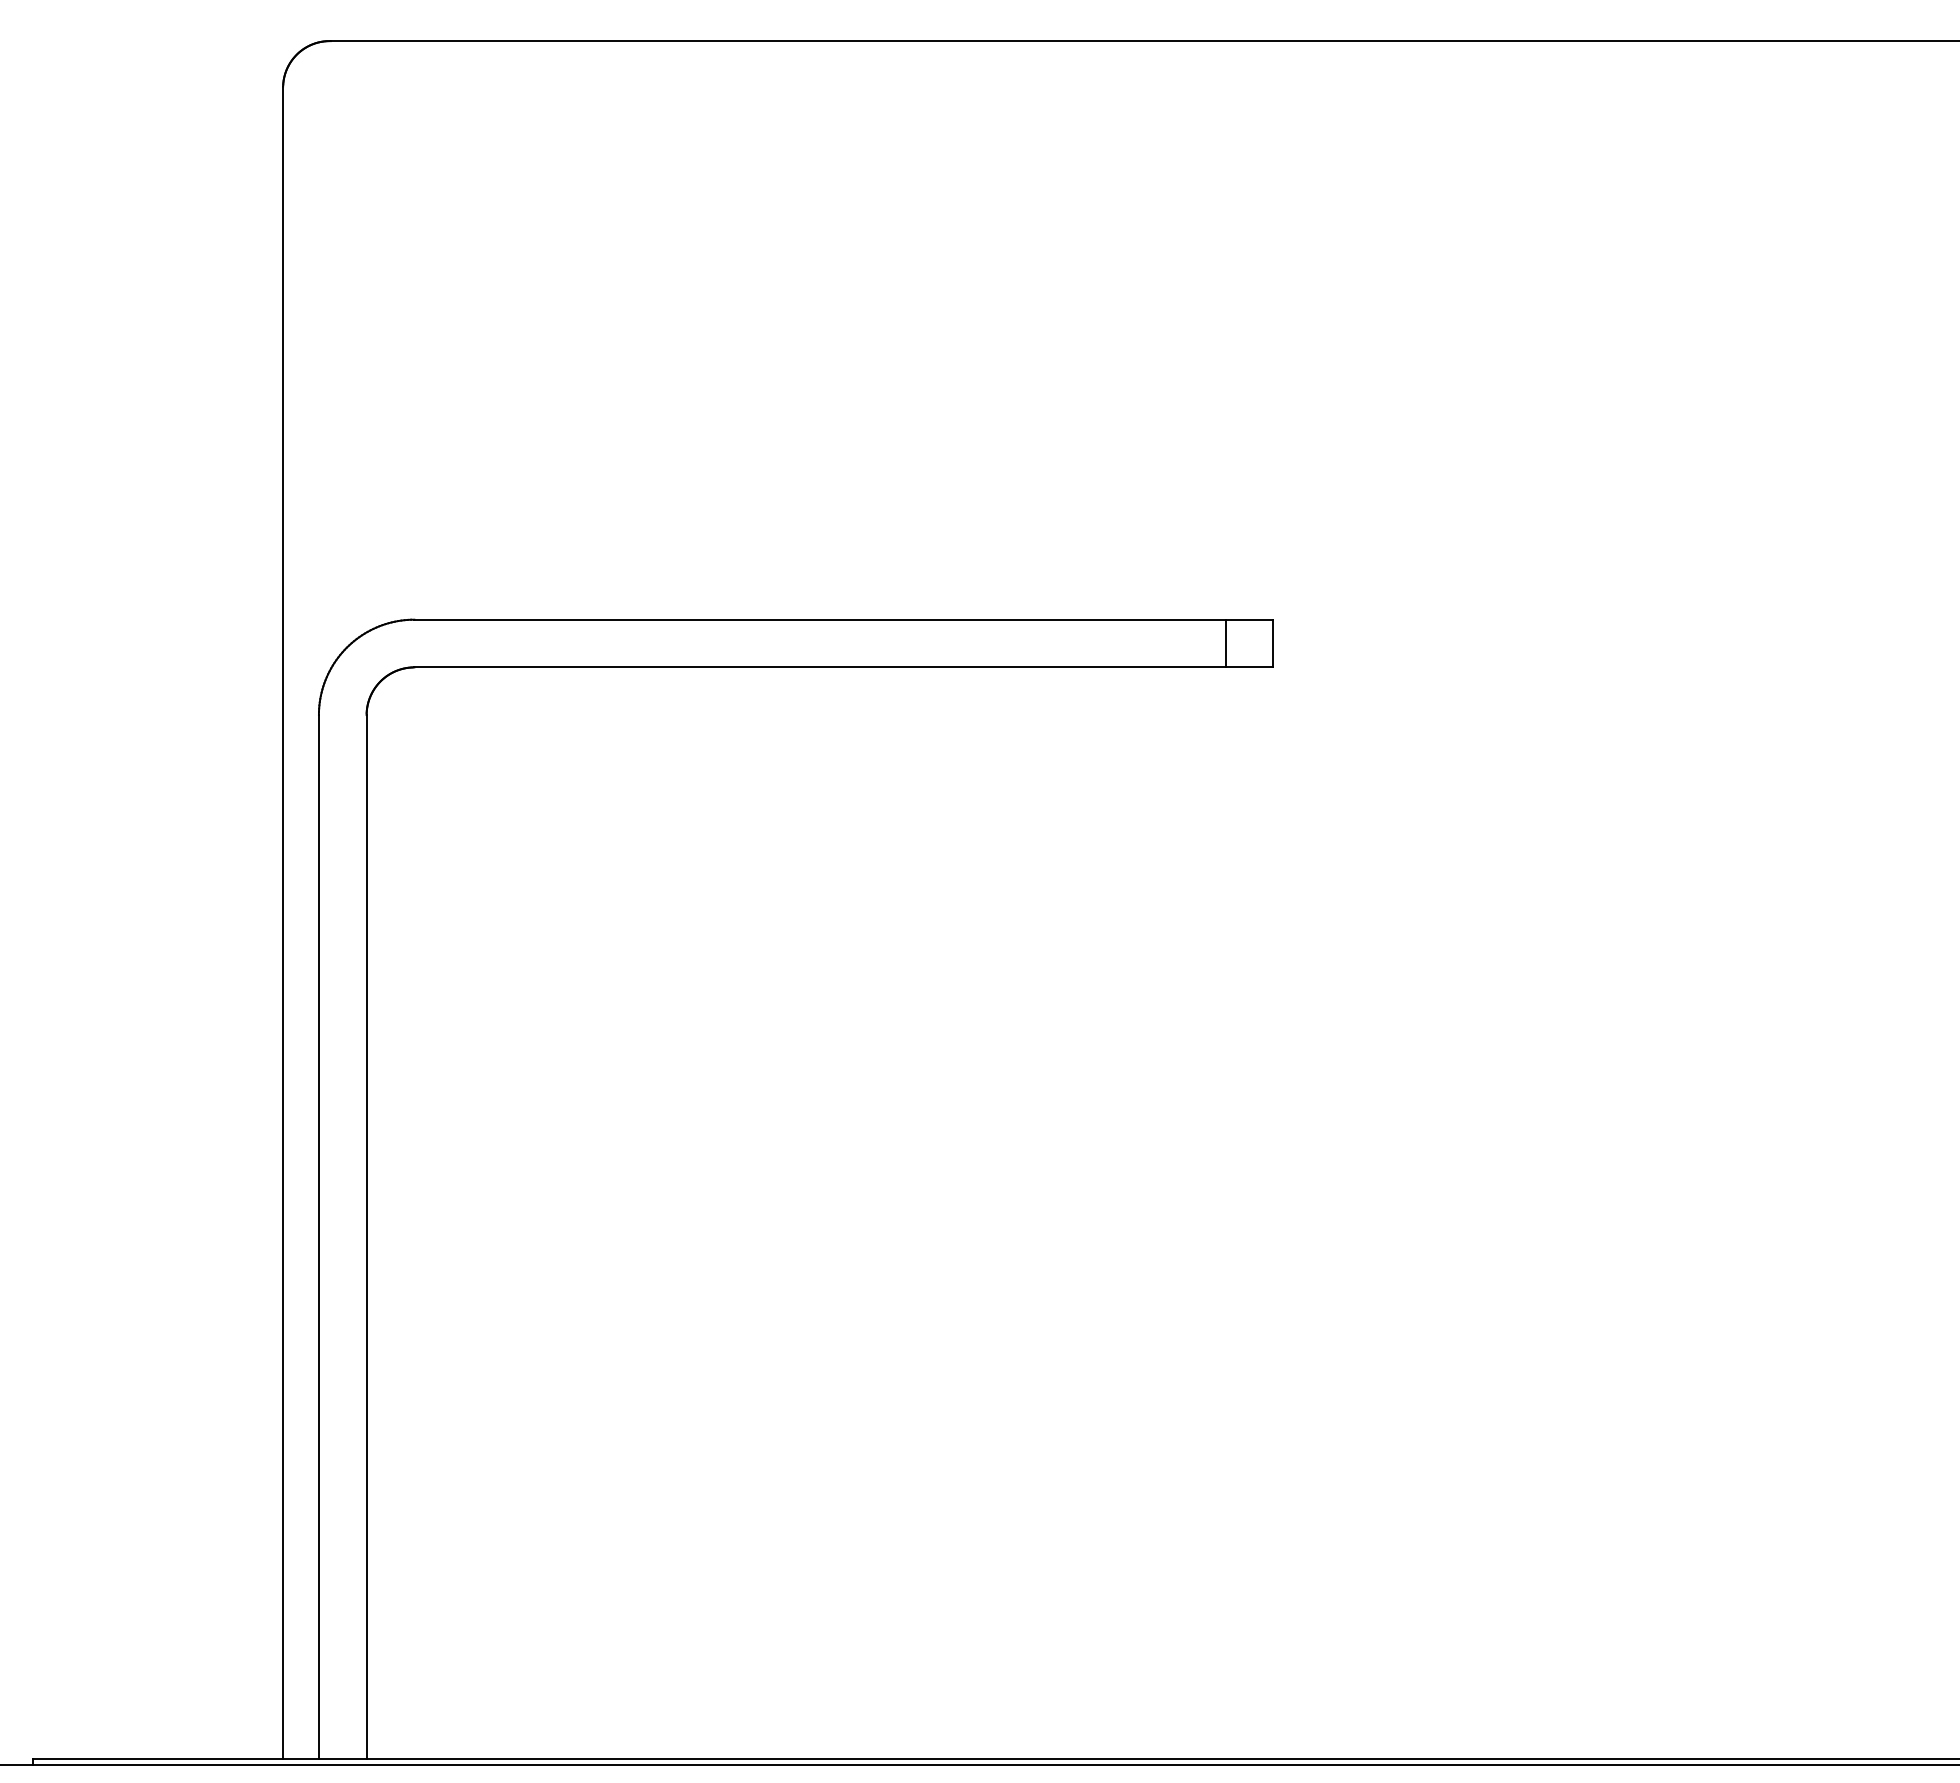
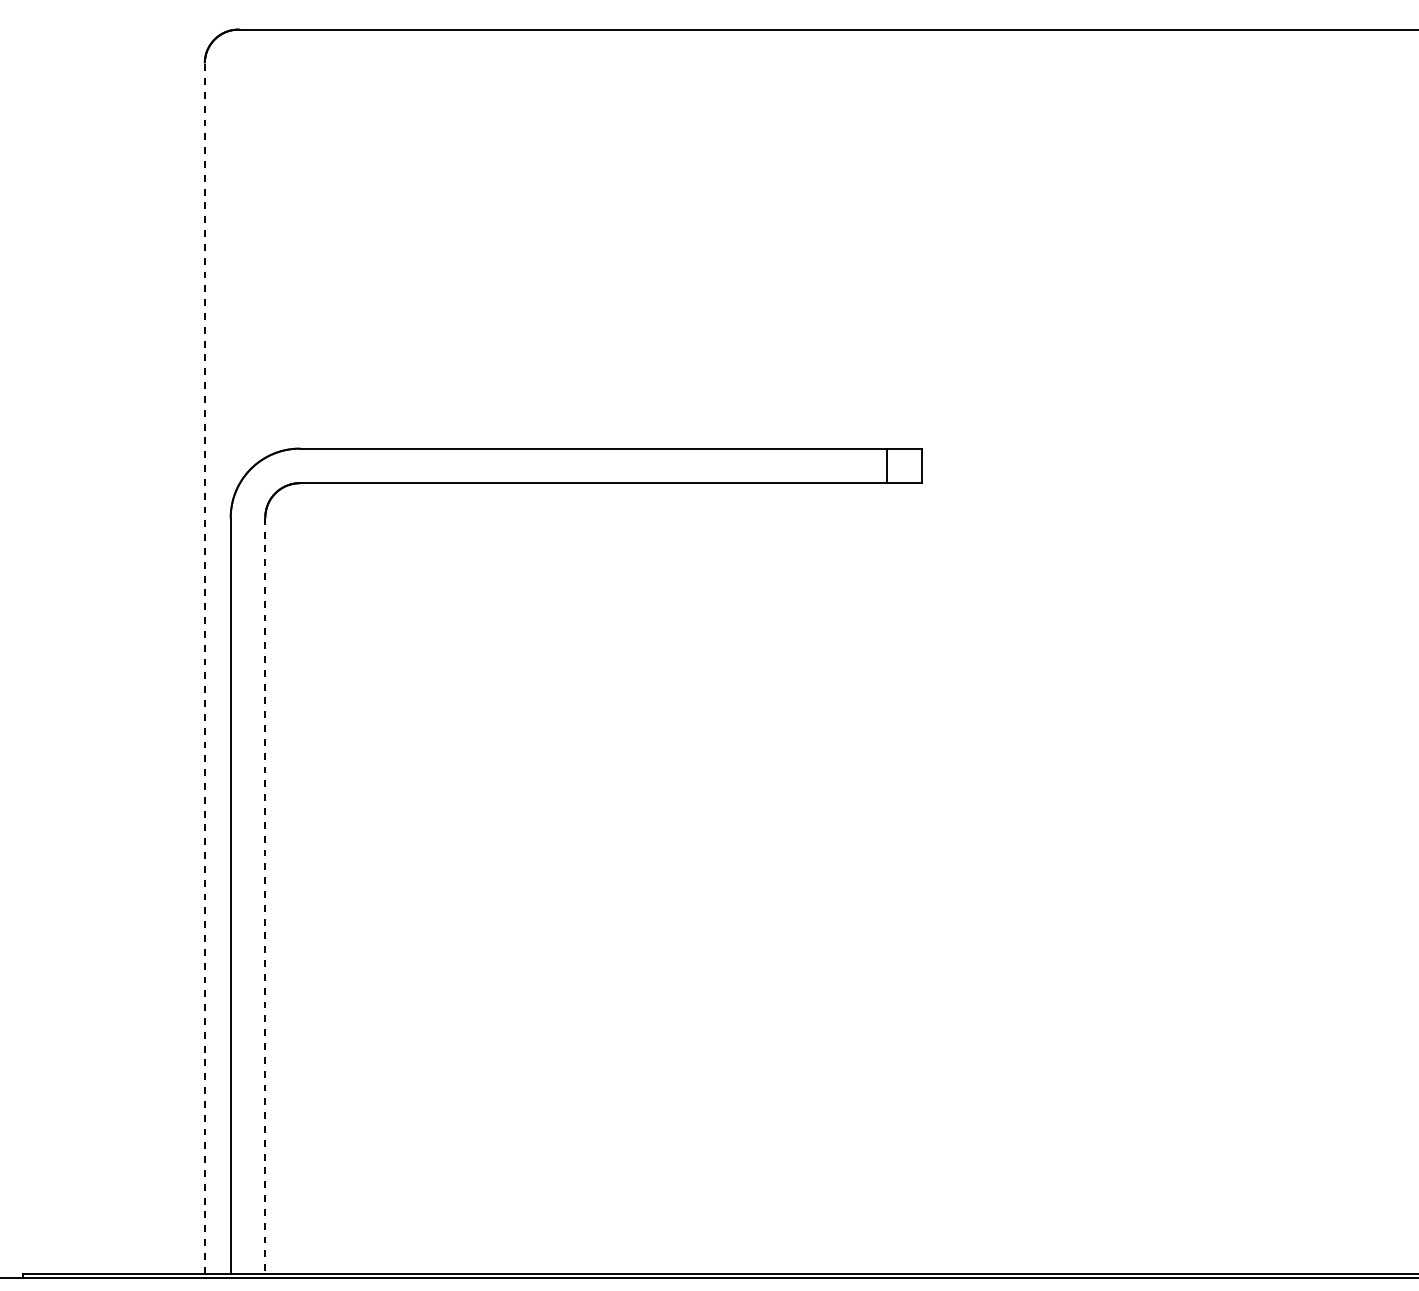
line: (283, 922) -> (205, 667), solid -> dashed
line: (366, 1237) -> (265, 896), solid -> dashed

